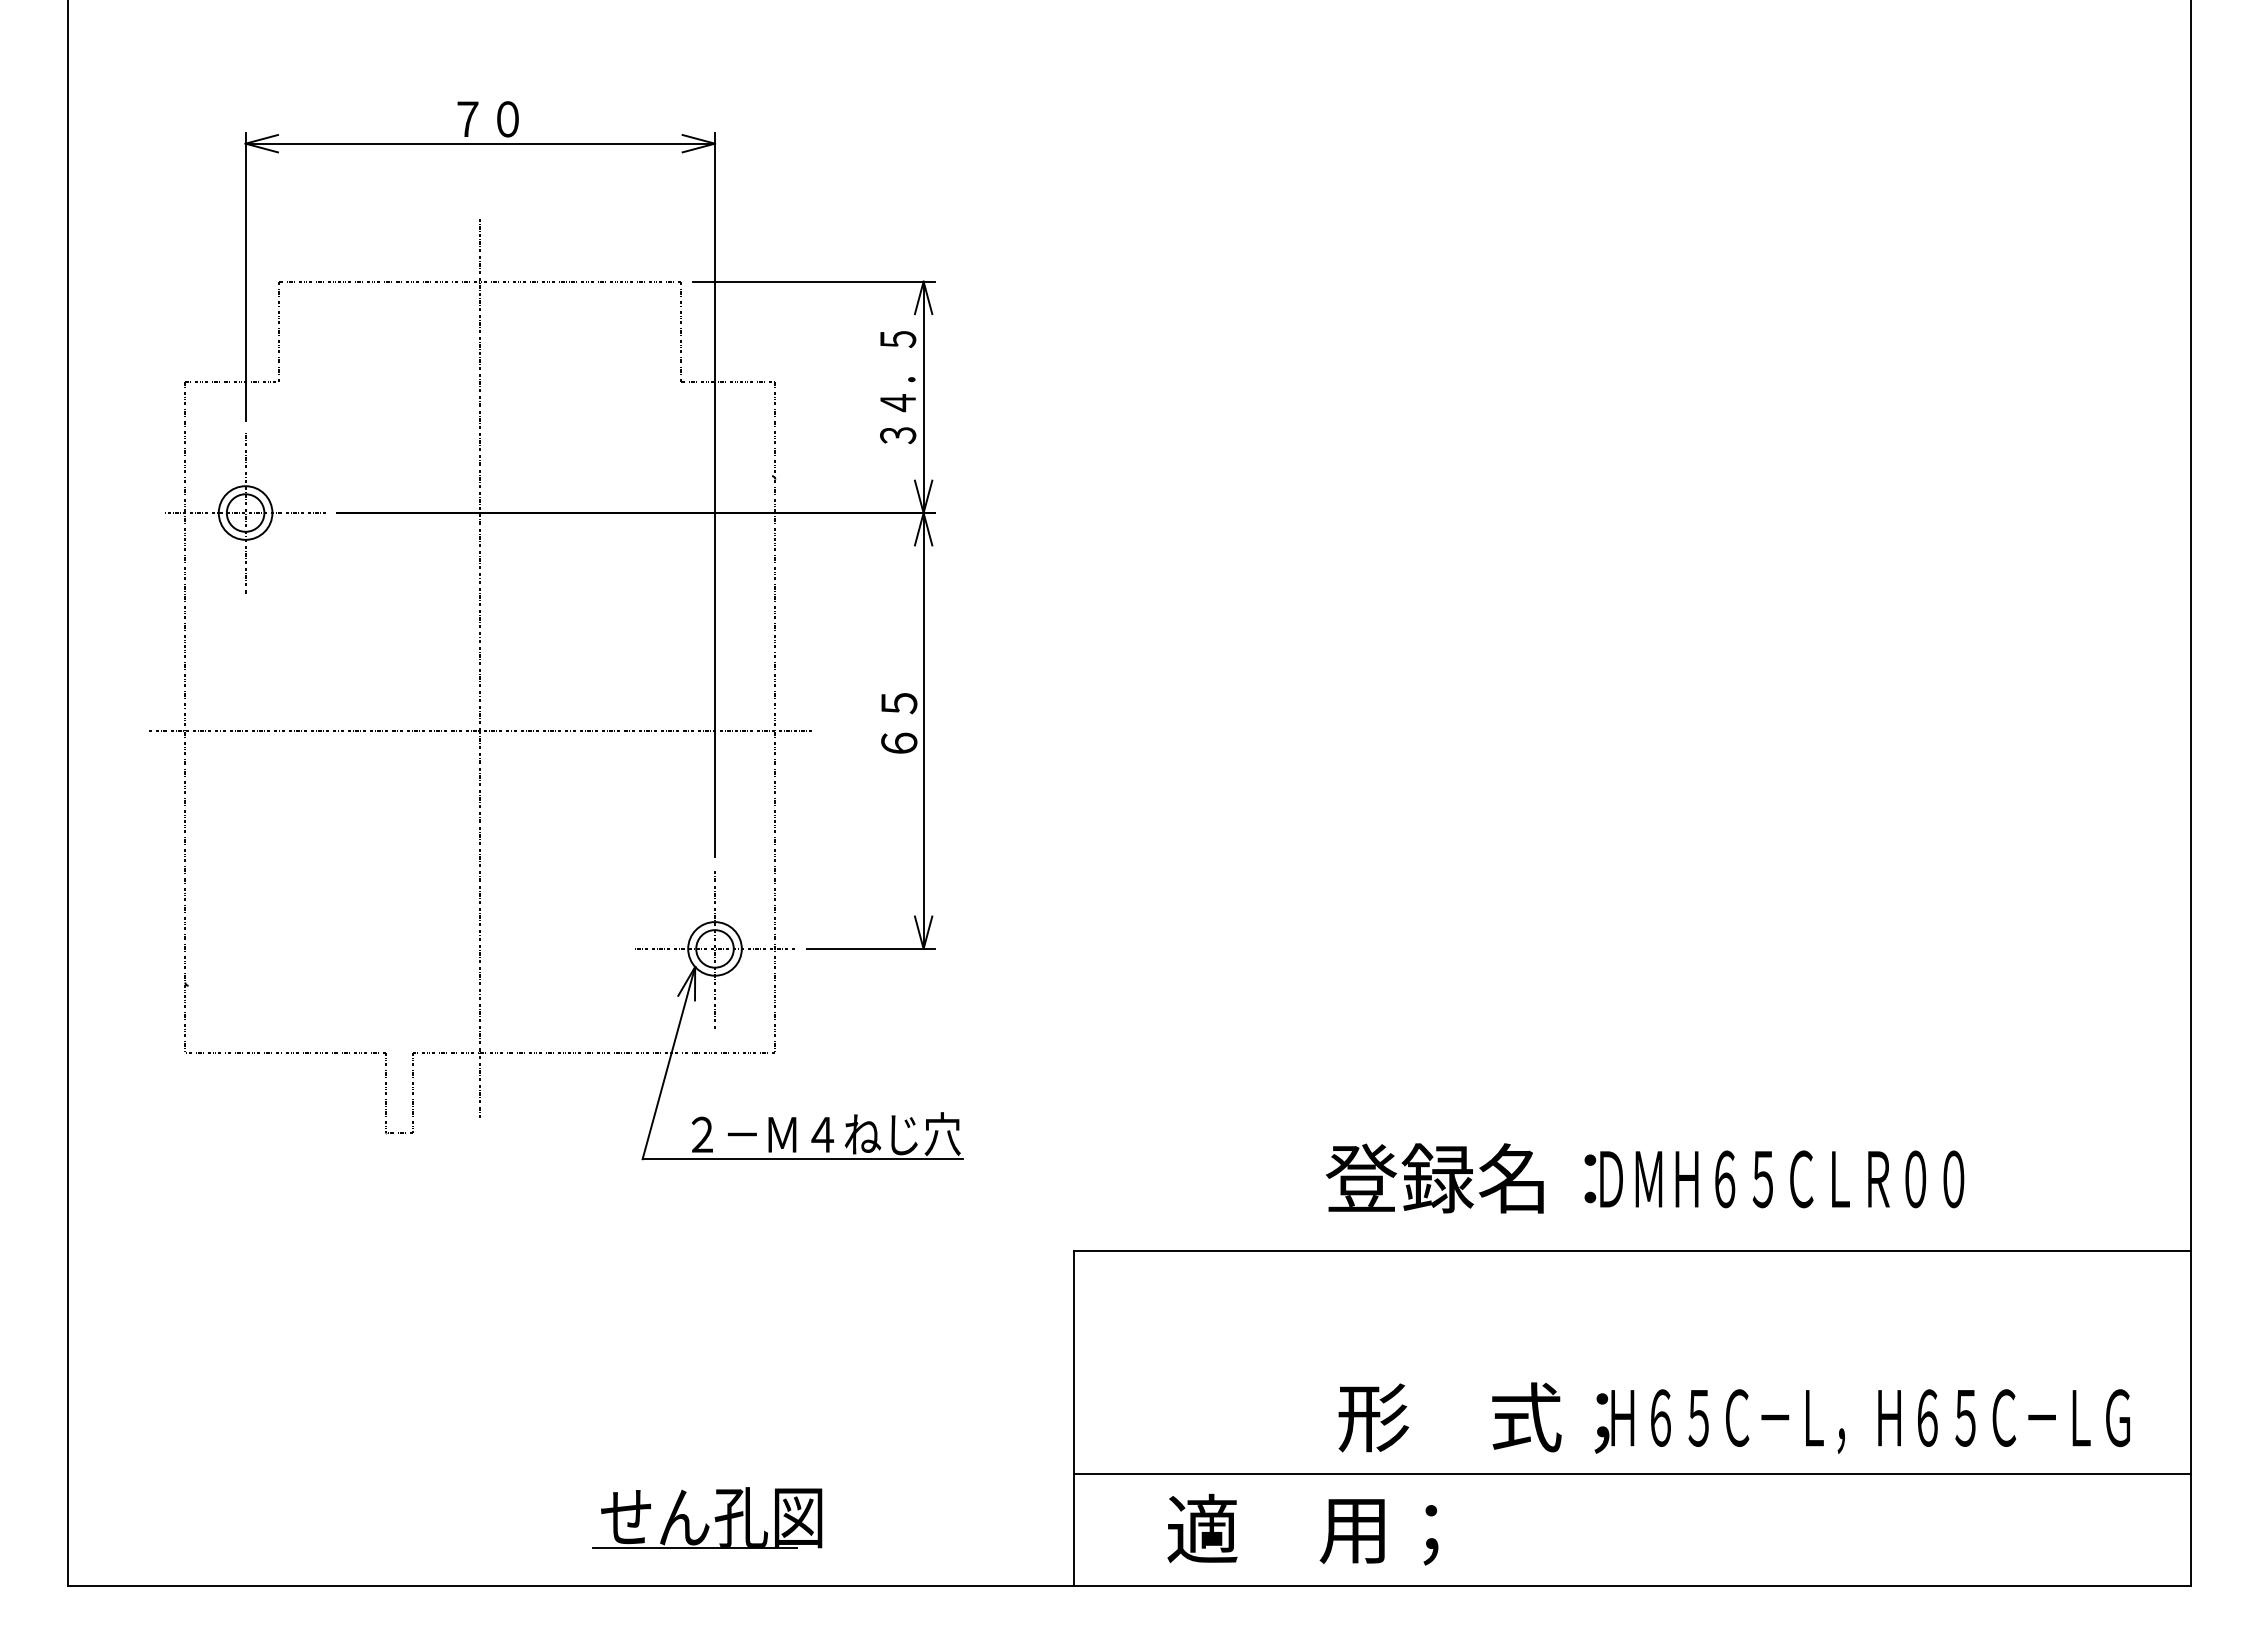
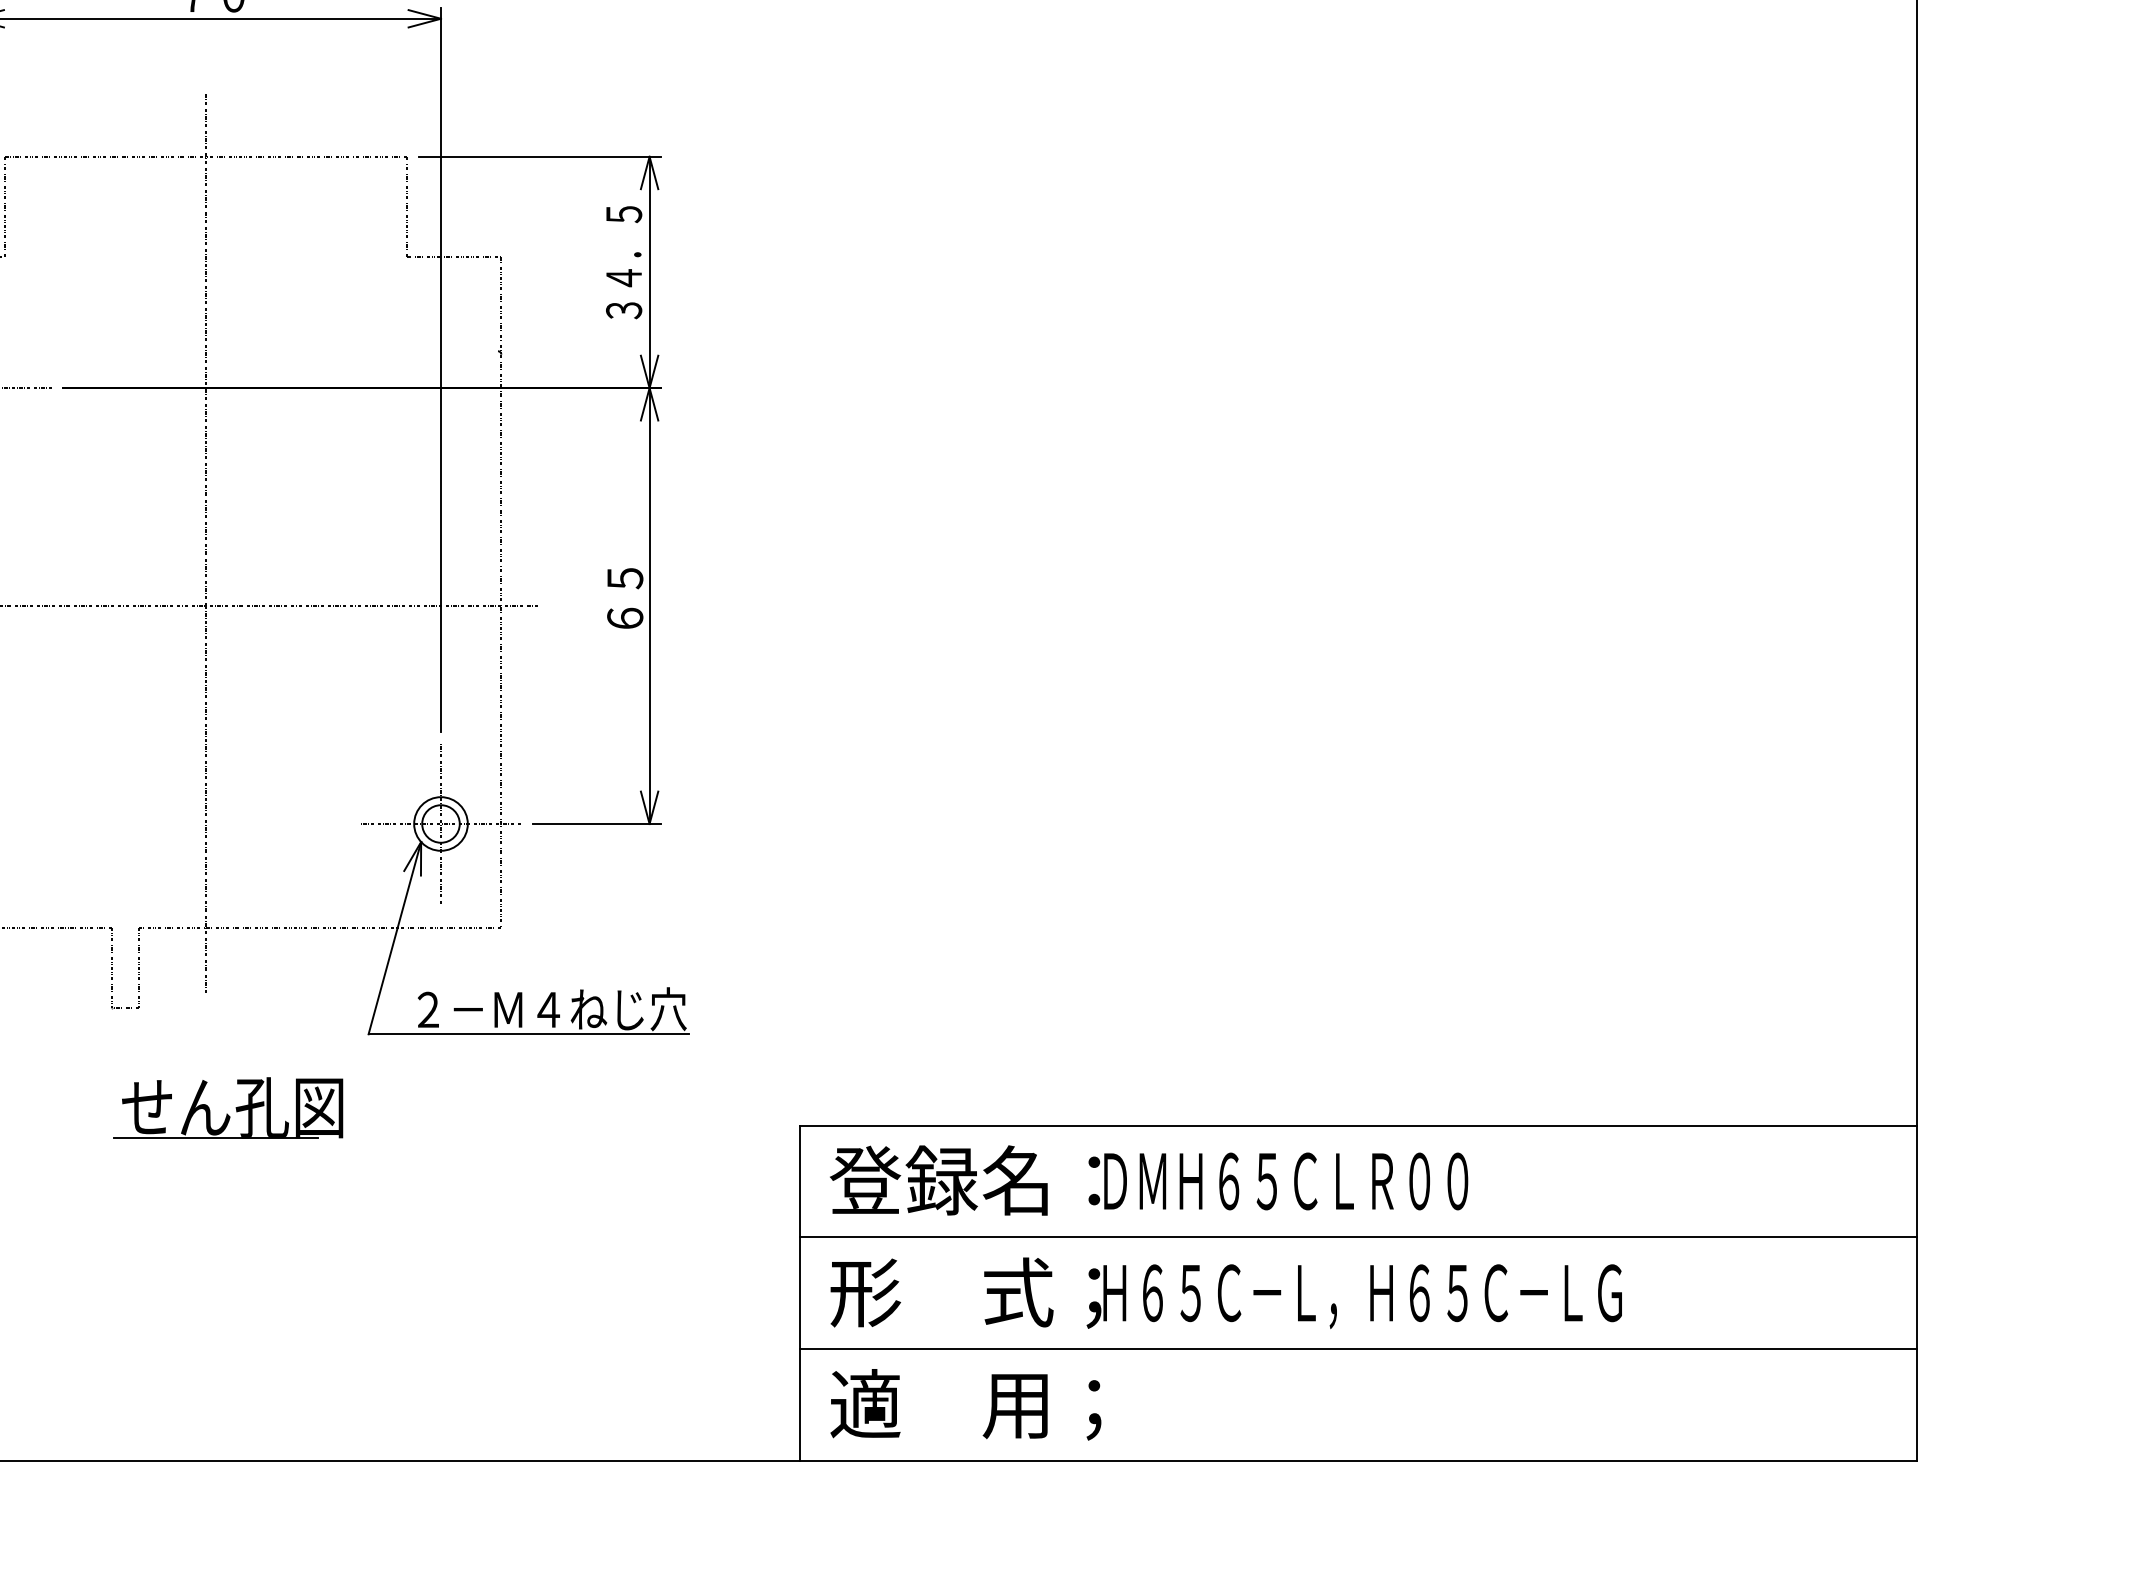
text: (1645, 1178) -> (1149, 1180), moved
line: (1632, 1362) -> (1358, 1237), added
text: (1733, 1417) -> (1225, 1292), moved
part: (706, 1523) -> (227, 1113), moved
text: (1302, 1529) -> (965, 1404), moved

